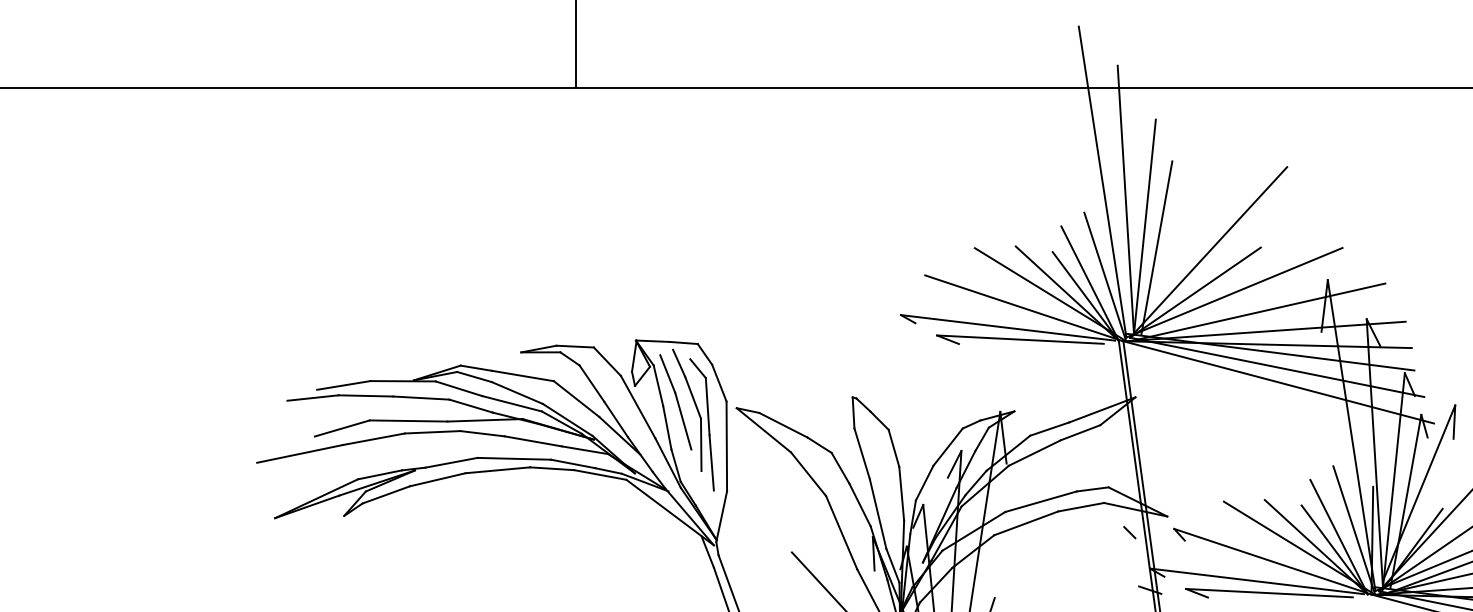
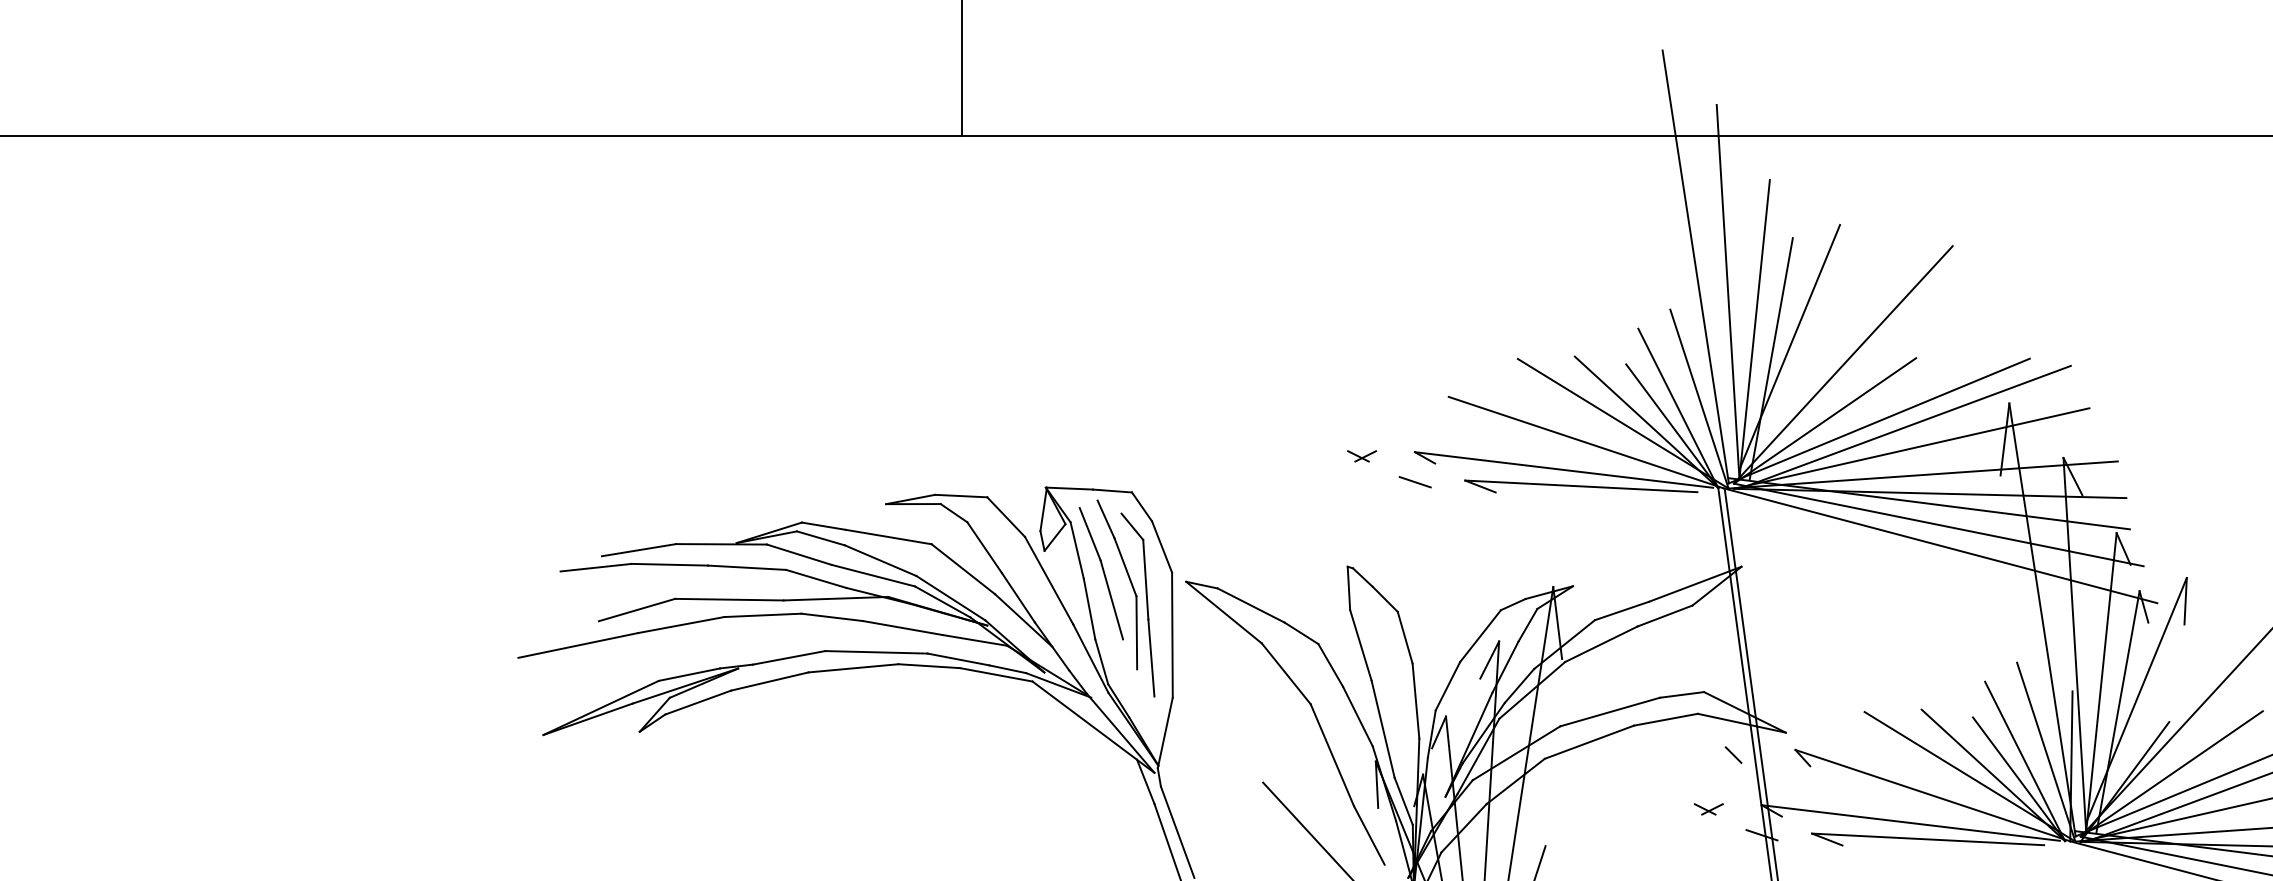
line: (1169, 239) -> (1789, 346), added
line: (1252, 297) -> (1904, 427), added
part: (863, 318) -> (1362, 456), added
line: (900, 336) -> (1414, 482), added
part: (1111, 571) -> (1708, 809), added

